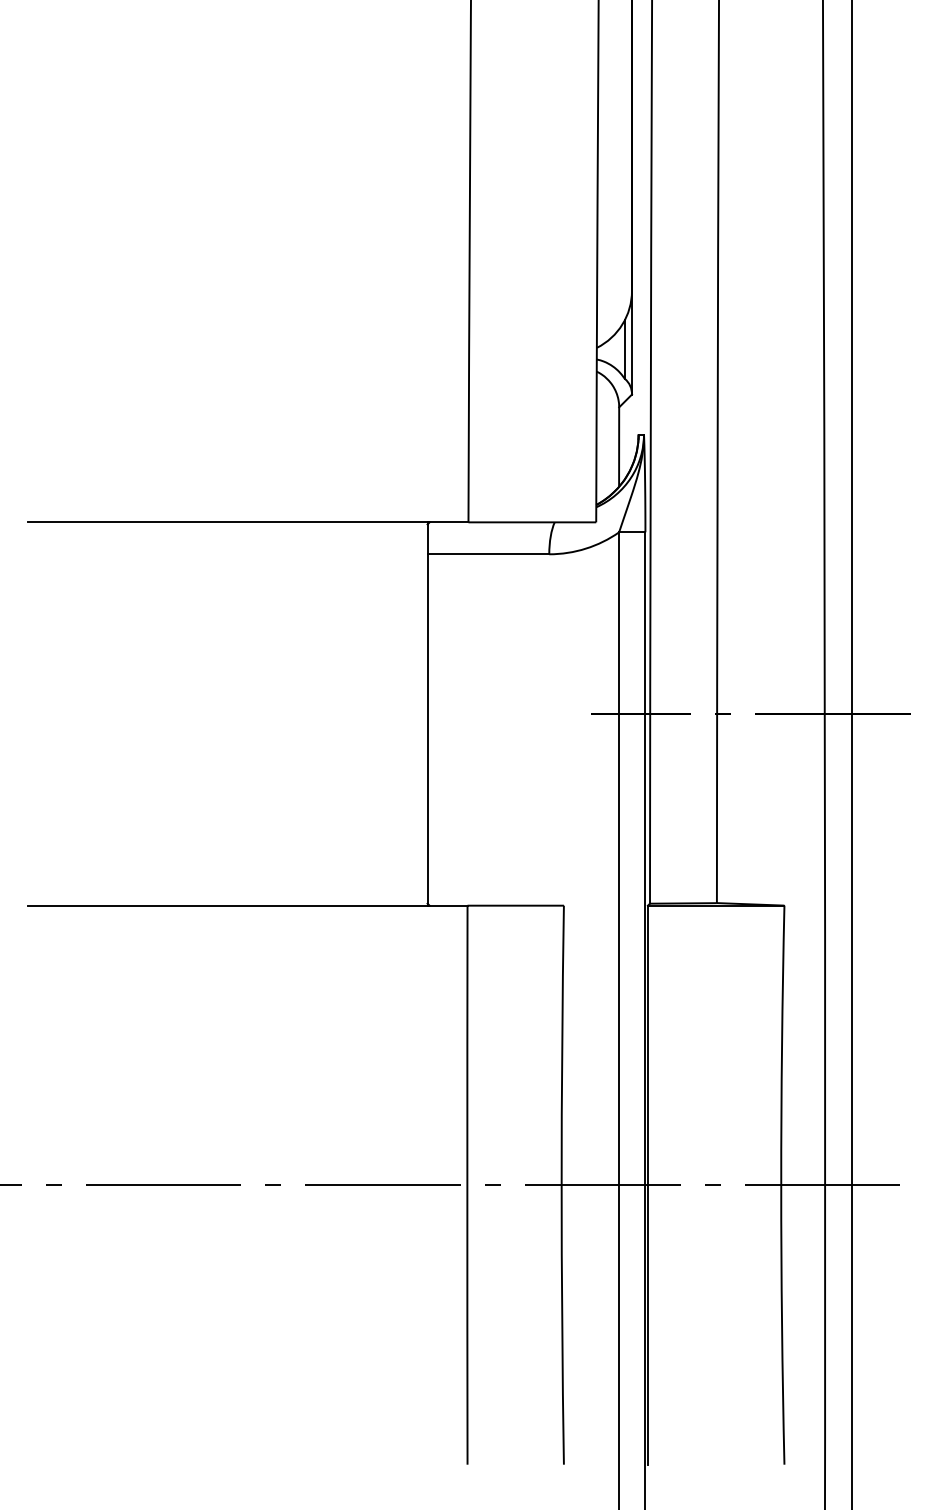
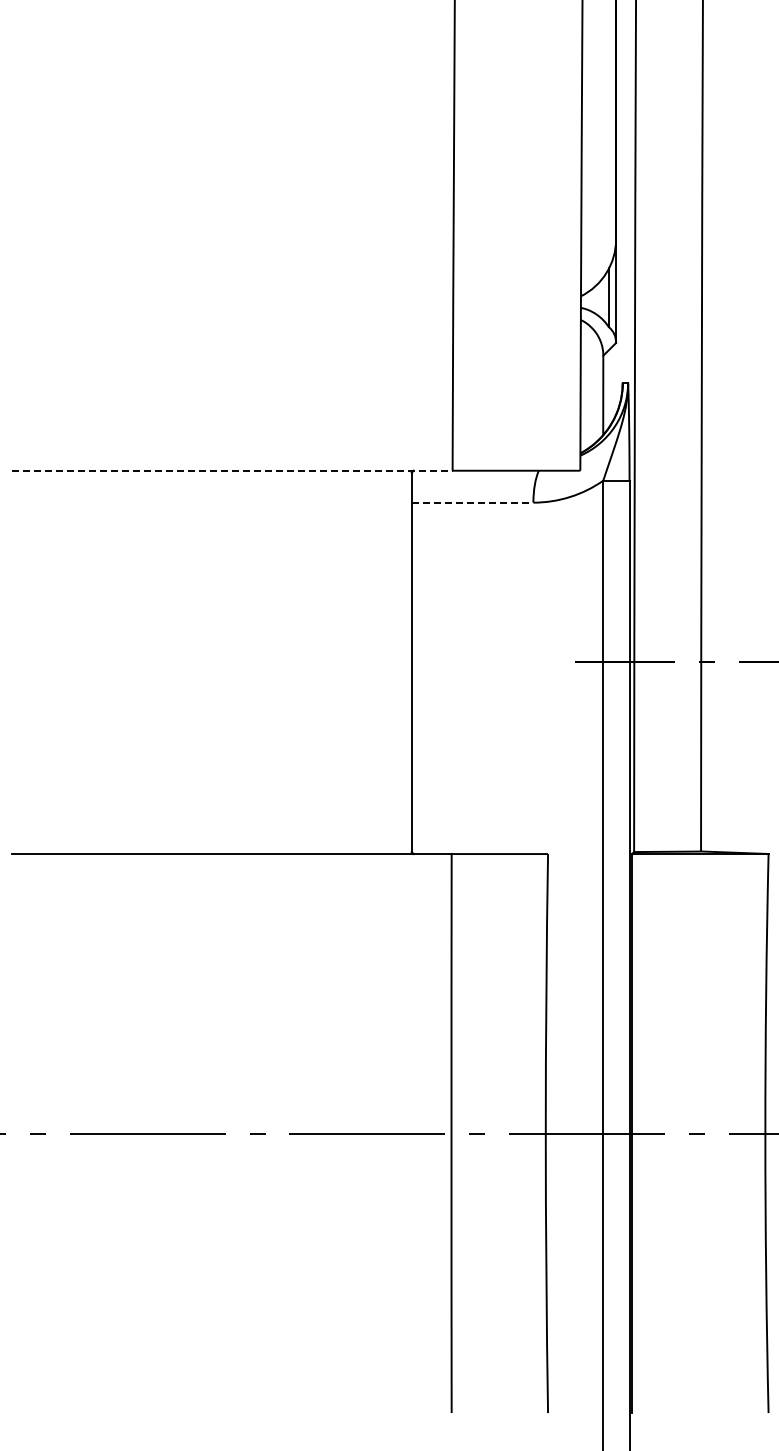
line: (248, 522) -> (232, 470), solid -> dashed
line: (488, 554) -> (472, 502), solid -> dashed

